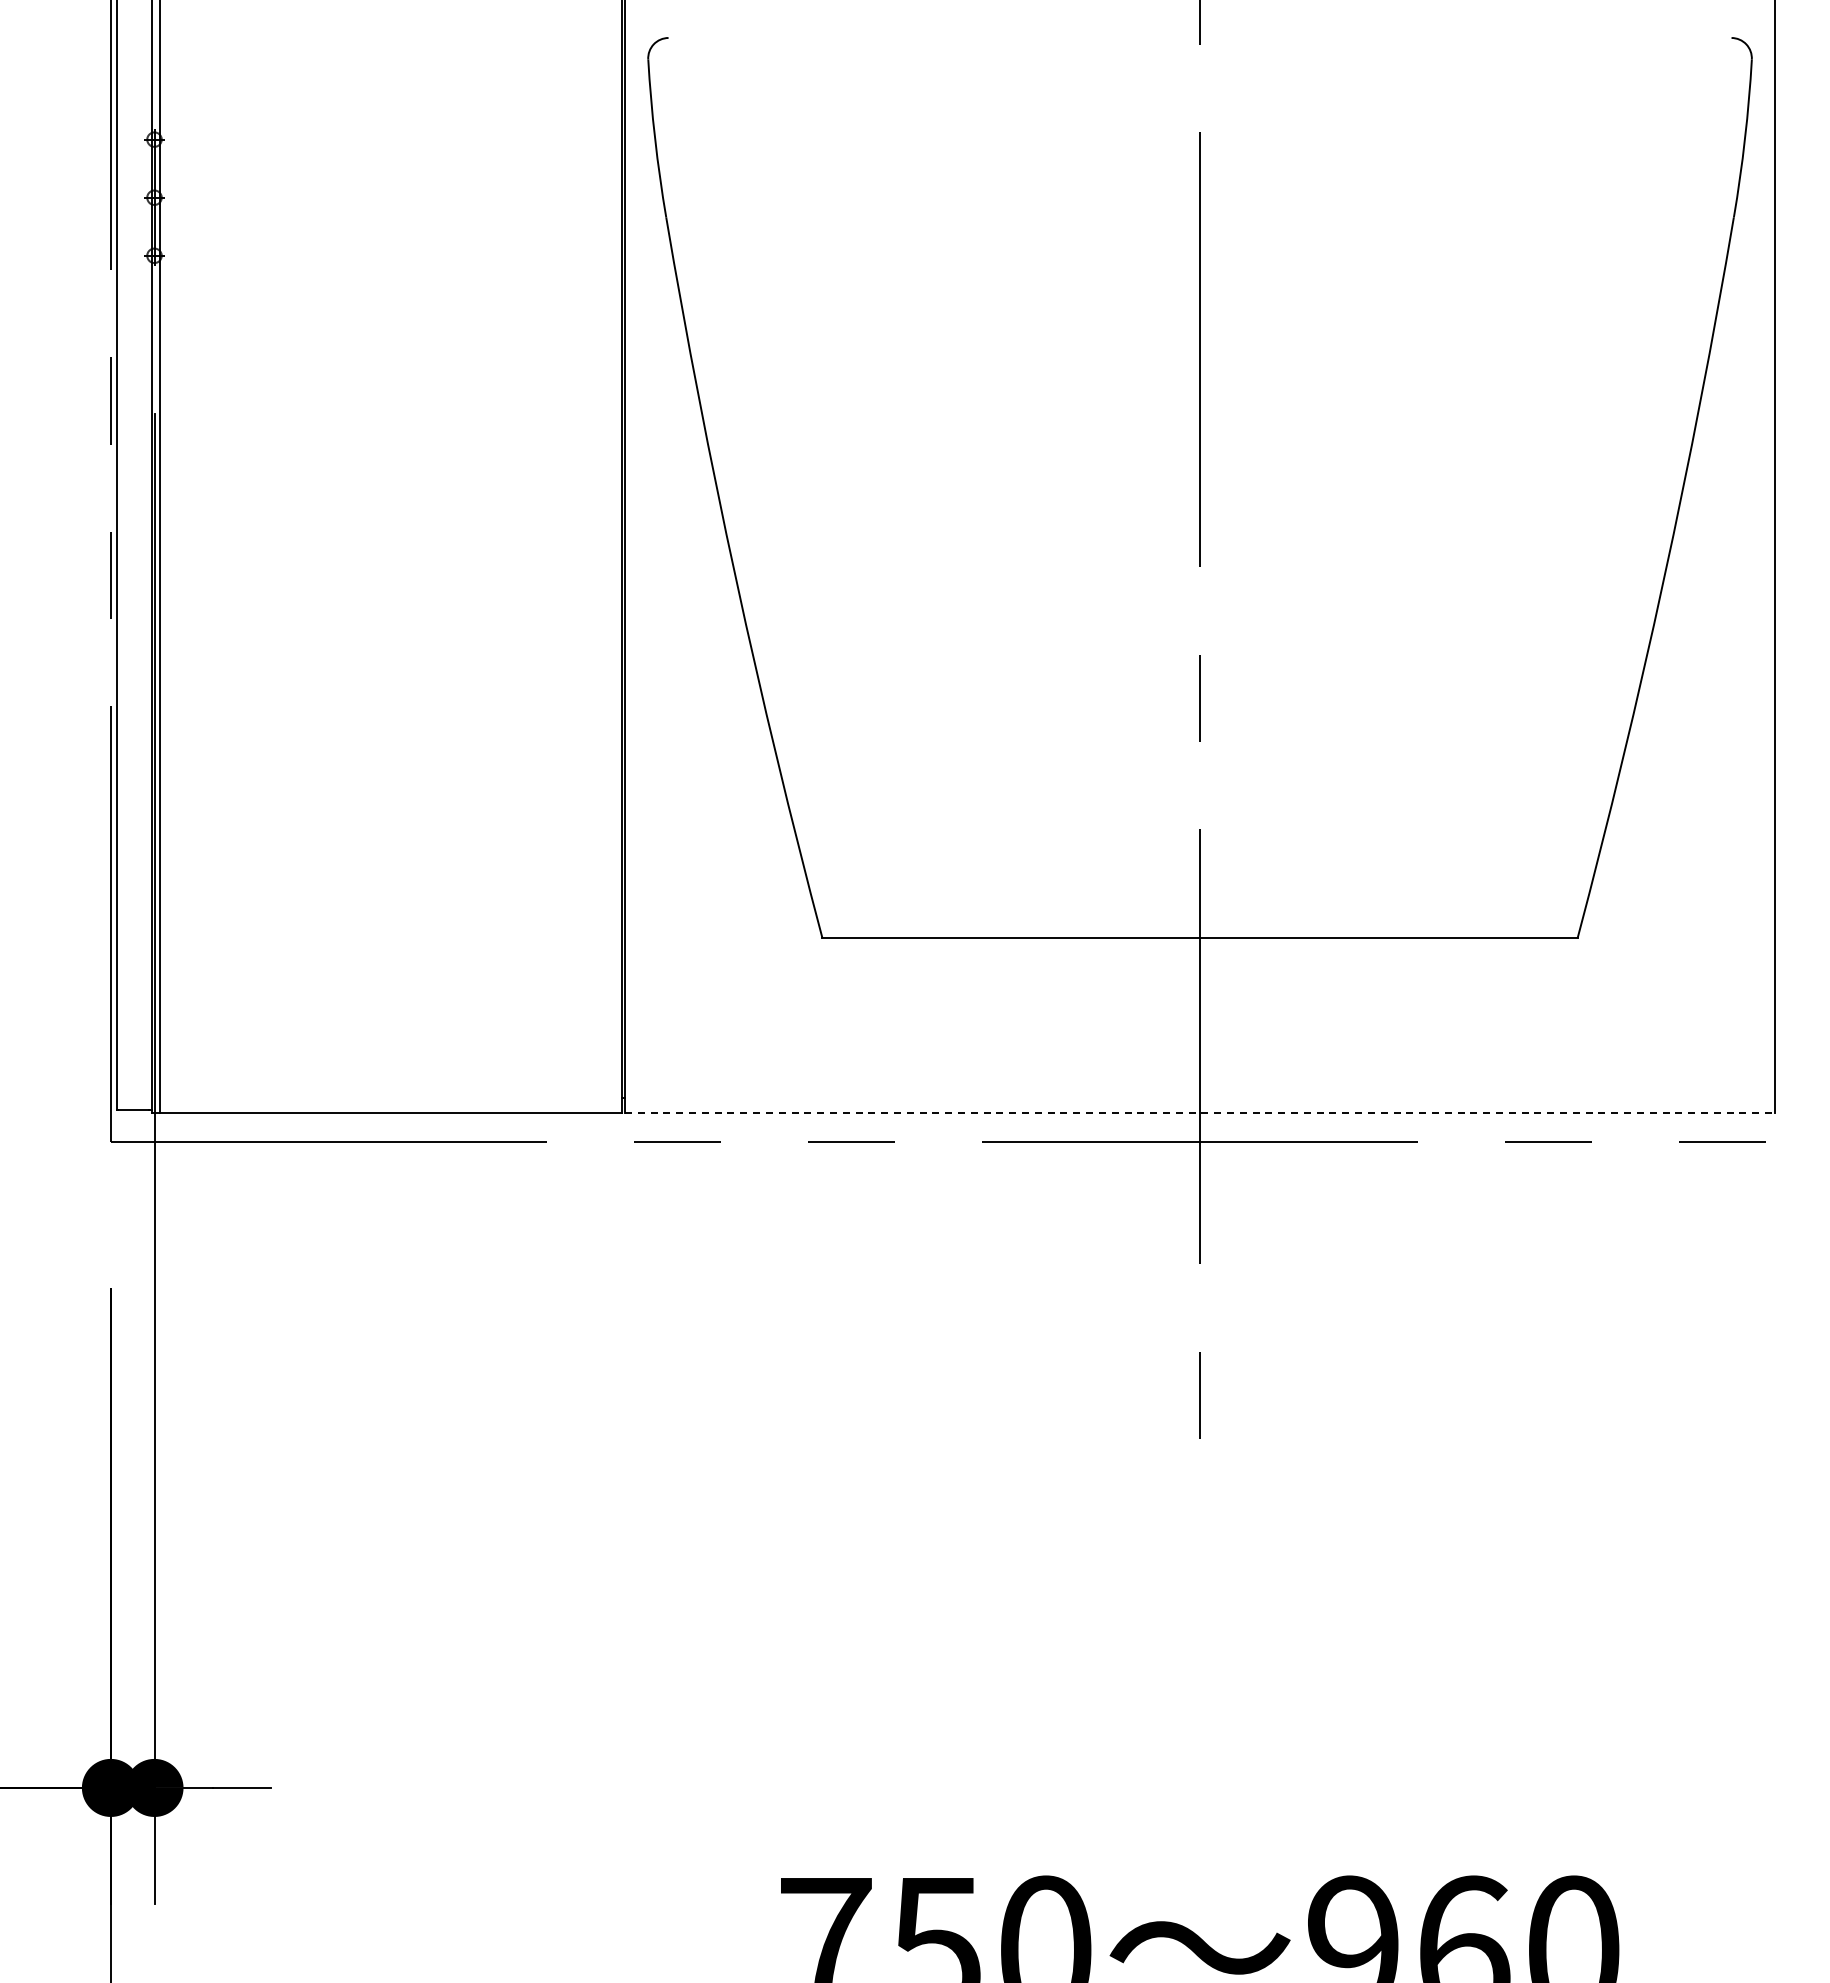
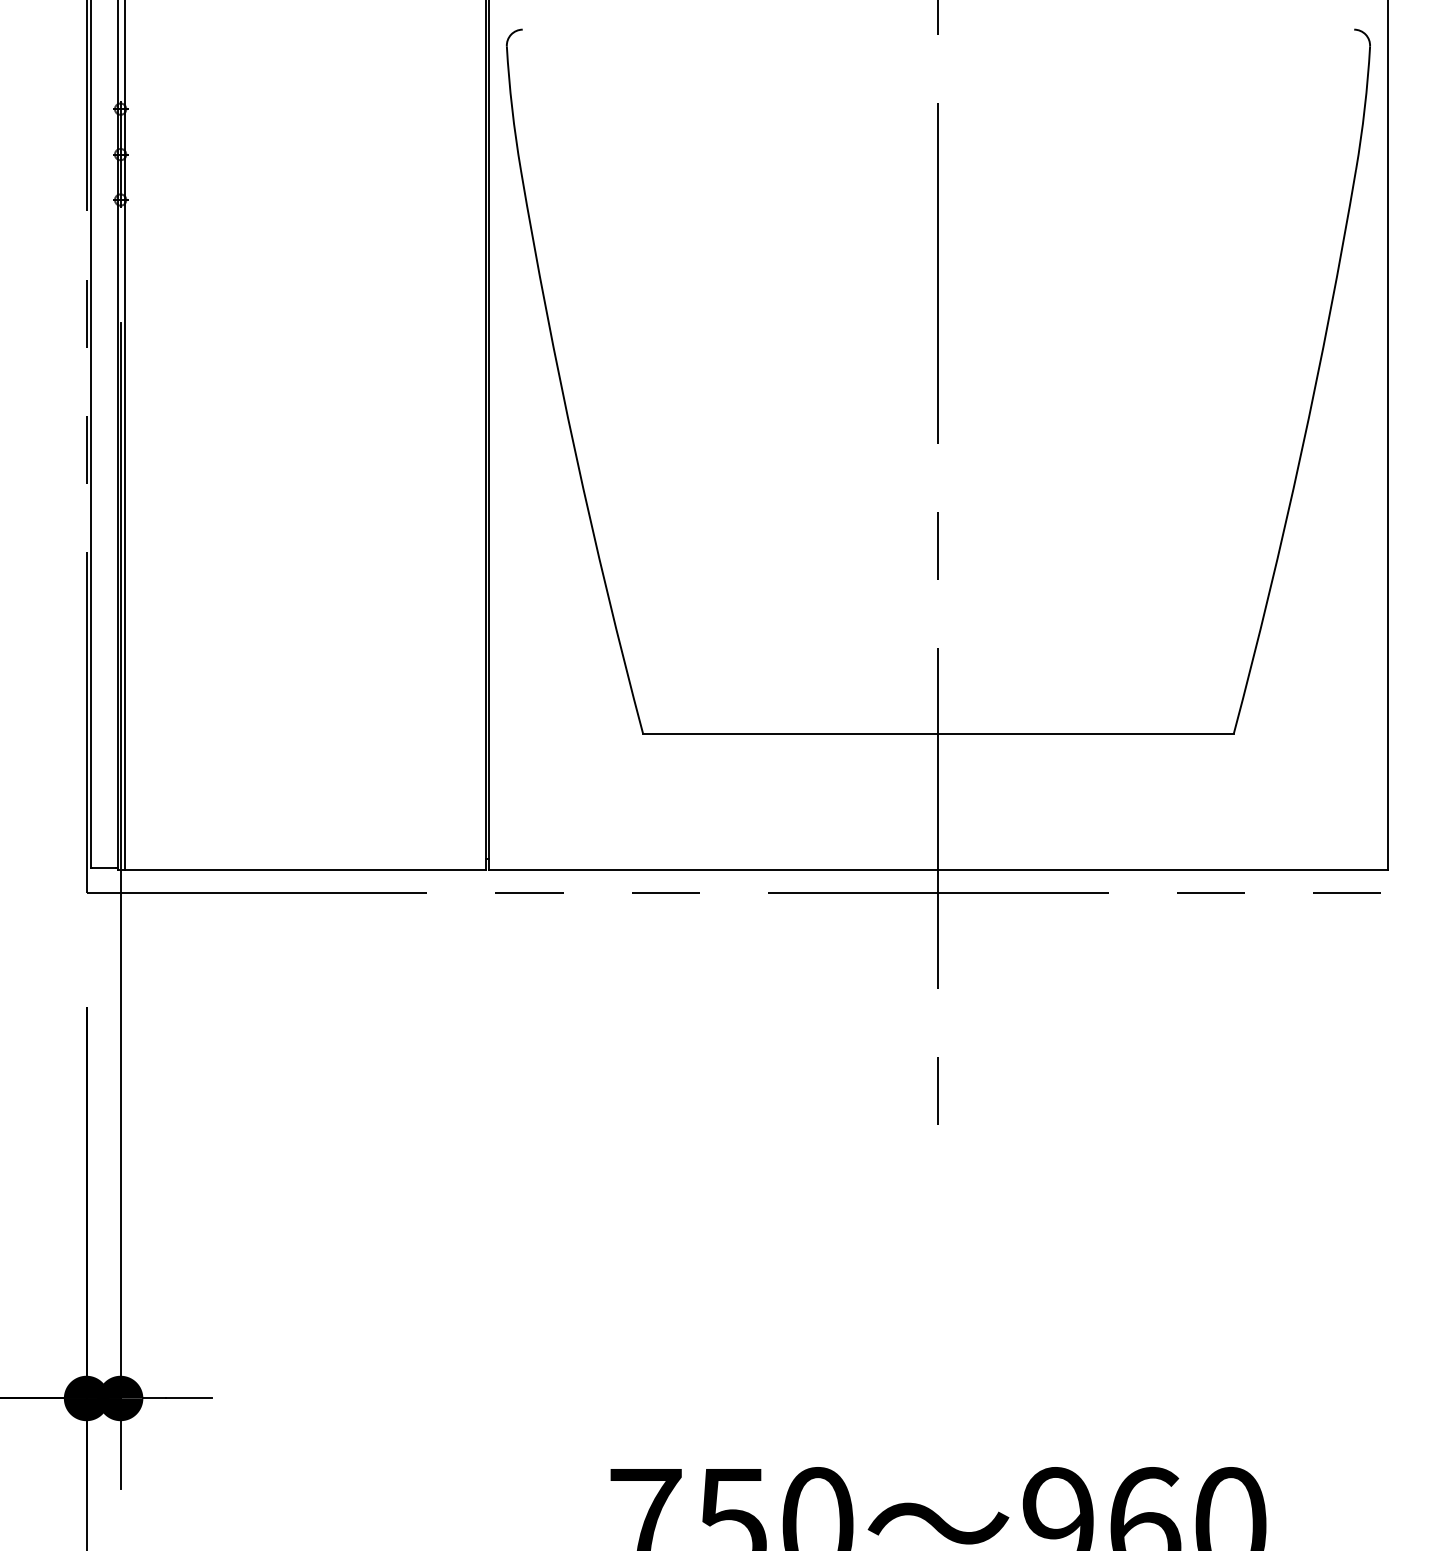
line: (1200, 1112) -> (938, 870), dashed -> solid

